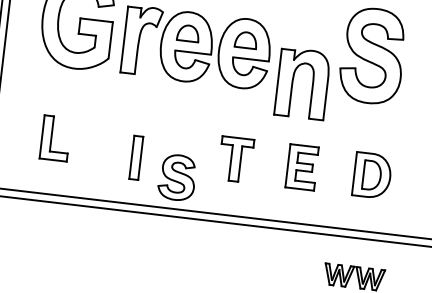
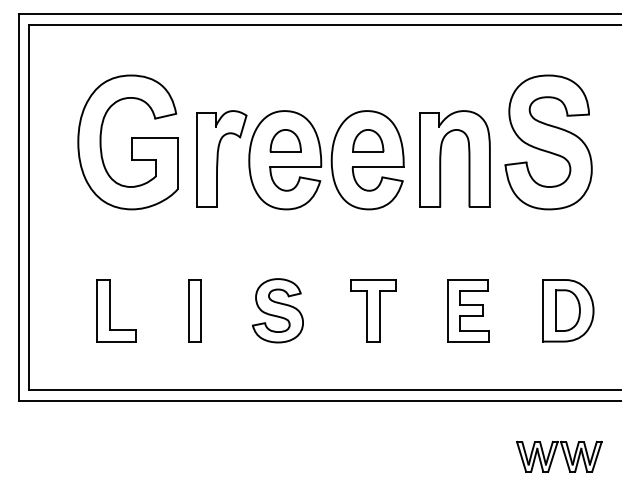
part: (293, 82) -> (441, 158), moved
part: (135, 157) -> (194, 310), moved
part: (176, 177) -> (277, 310), moved

